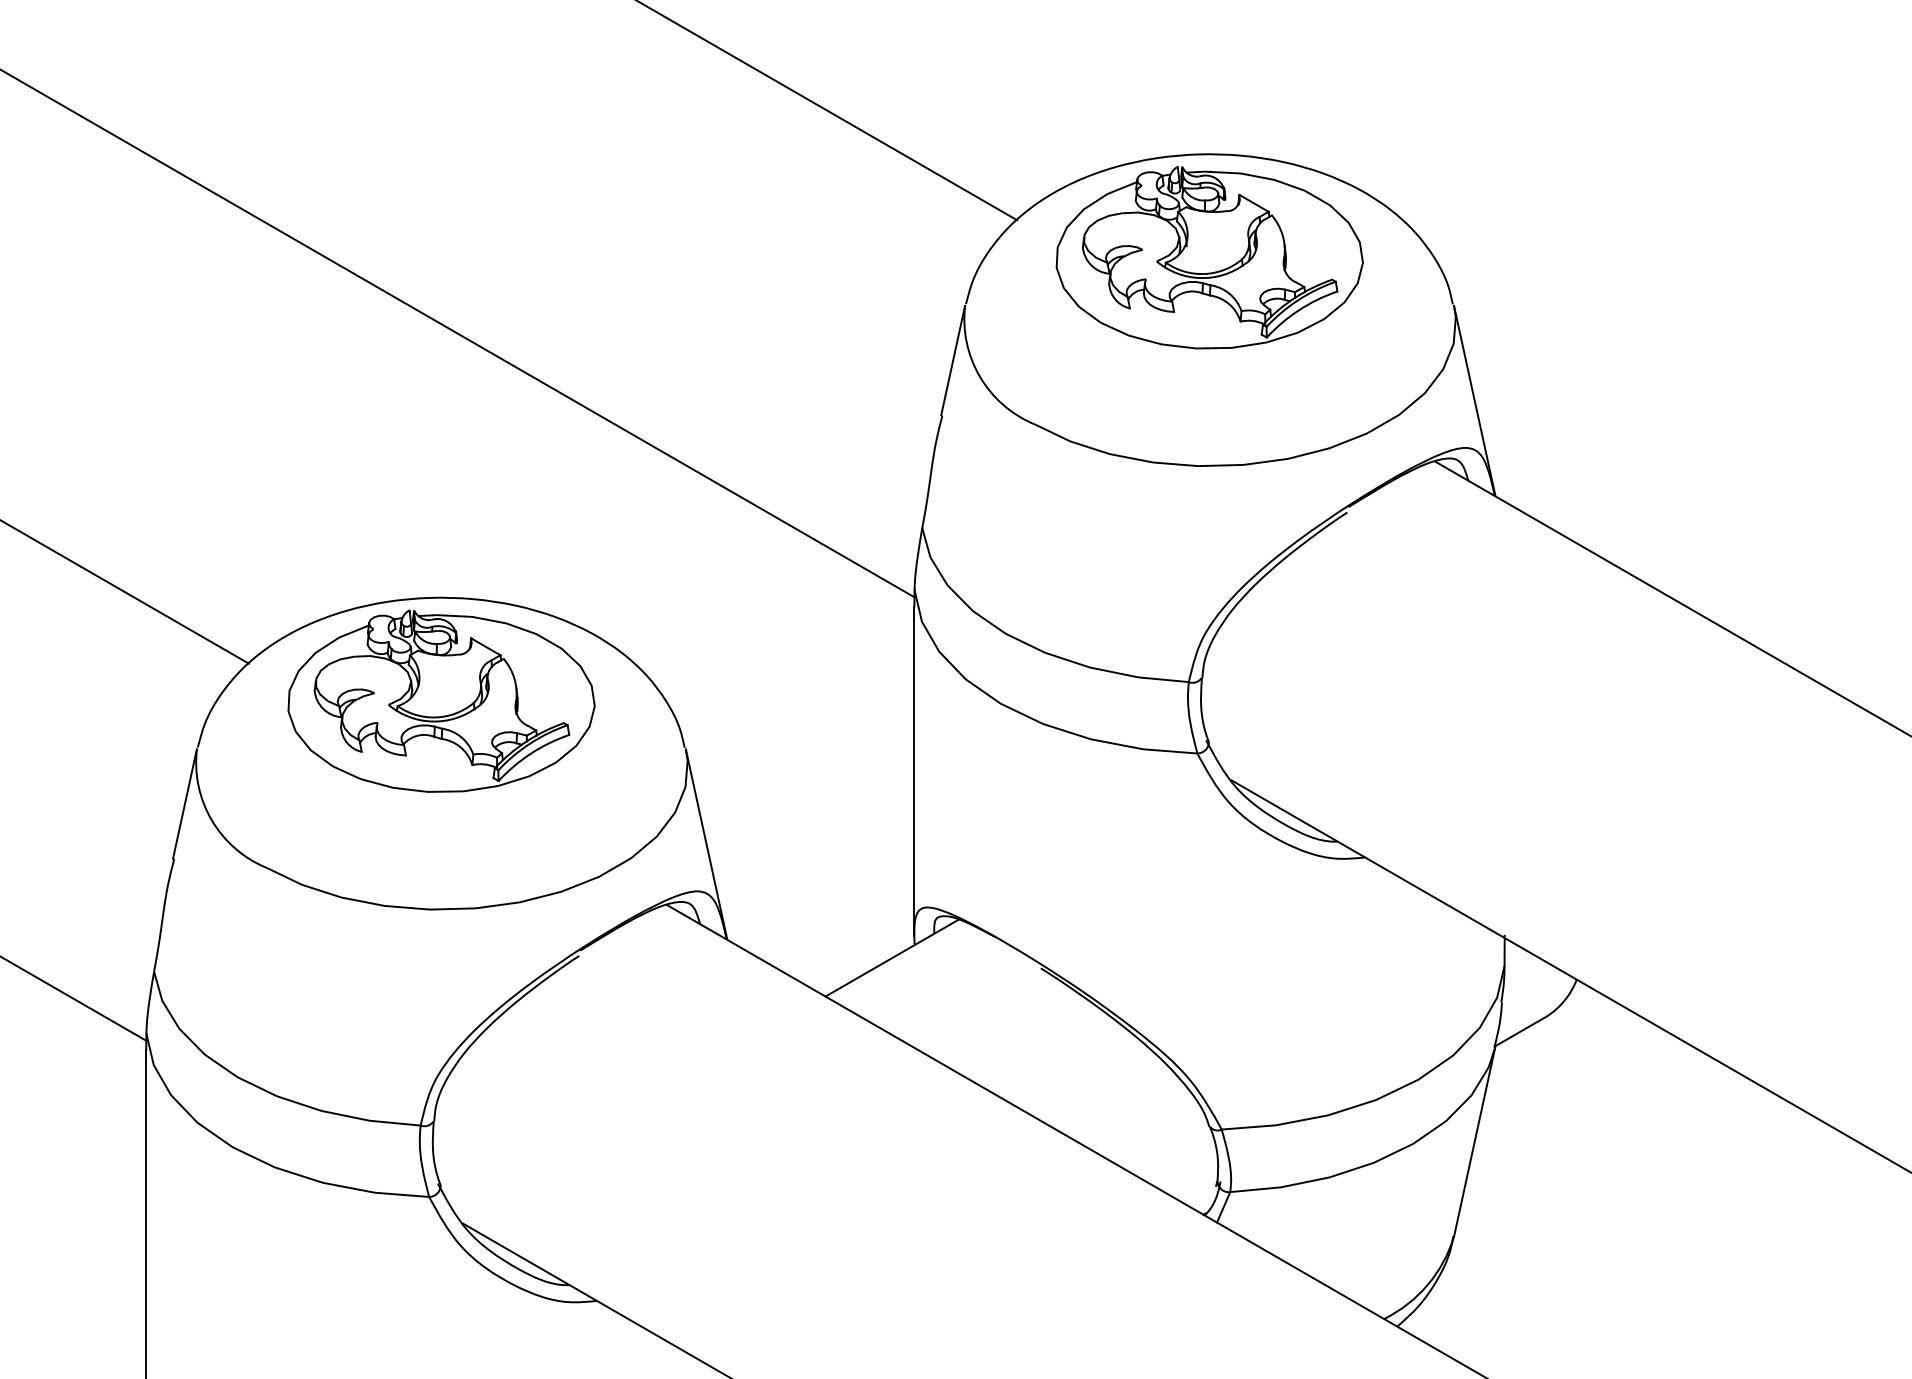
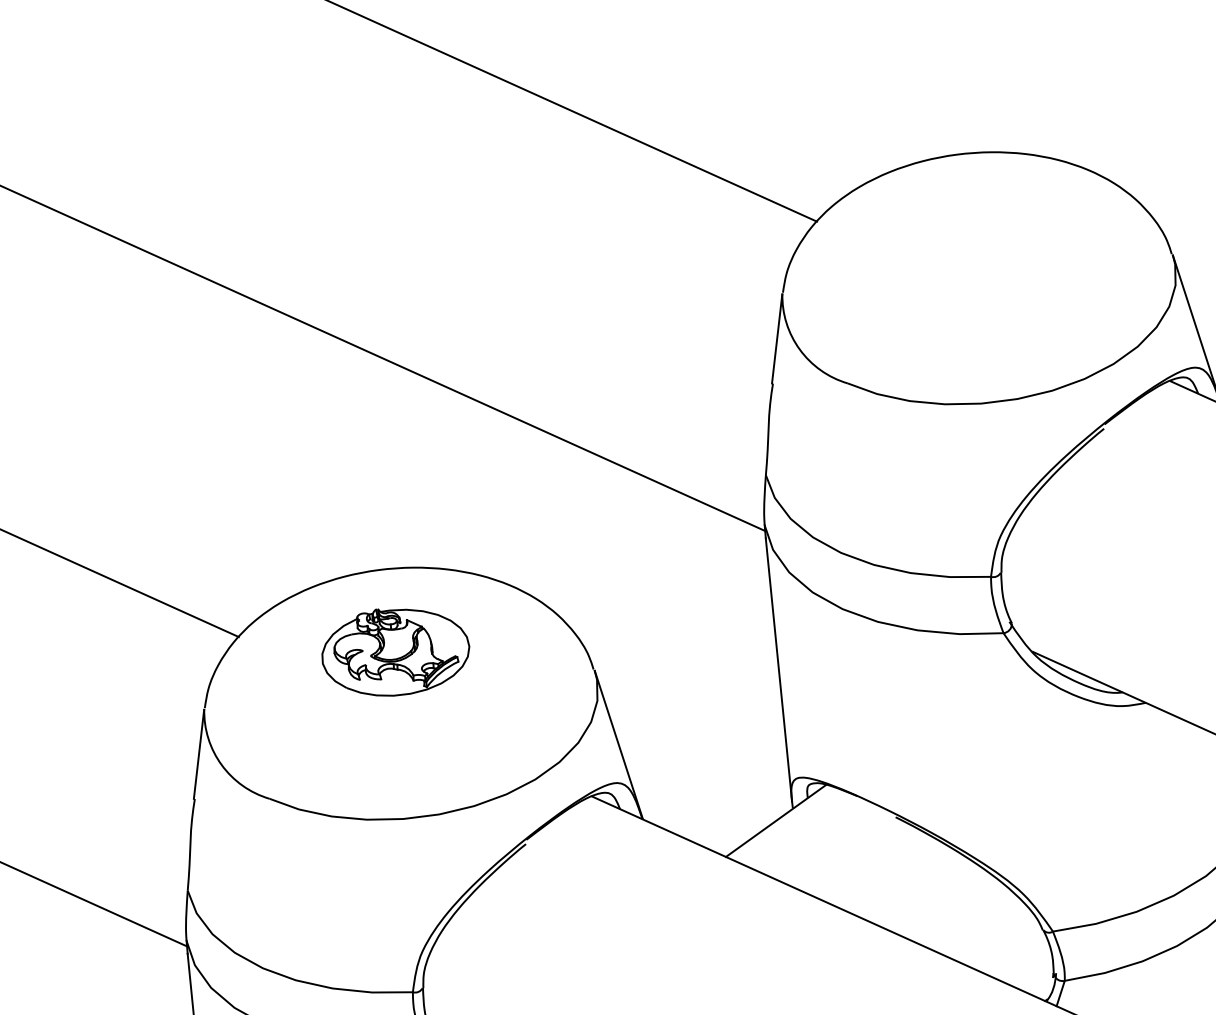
part: (1209, 257) -> (973, 236), removed
part: (441, 700) -> (395, 651), size x0.6

